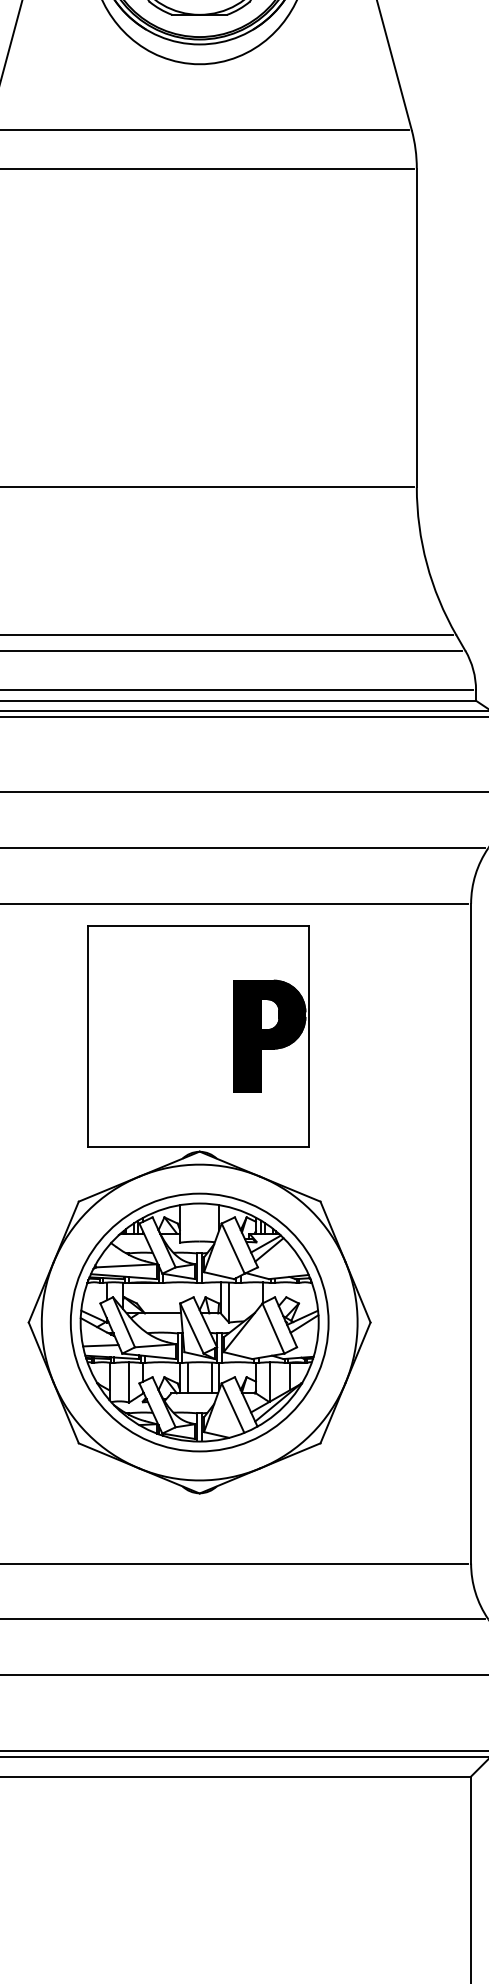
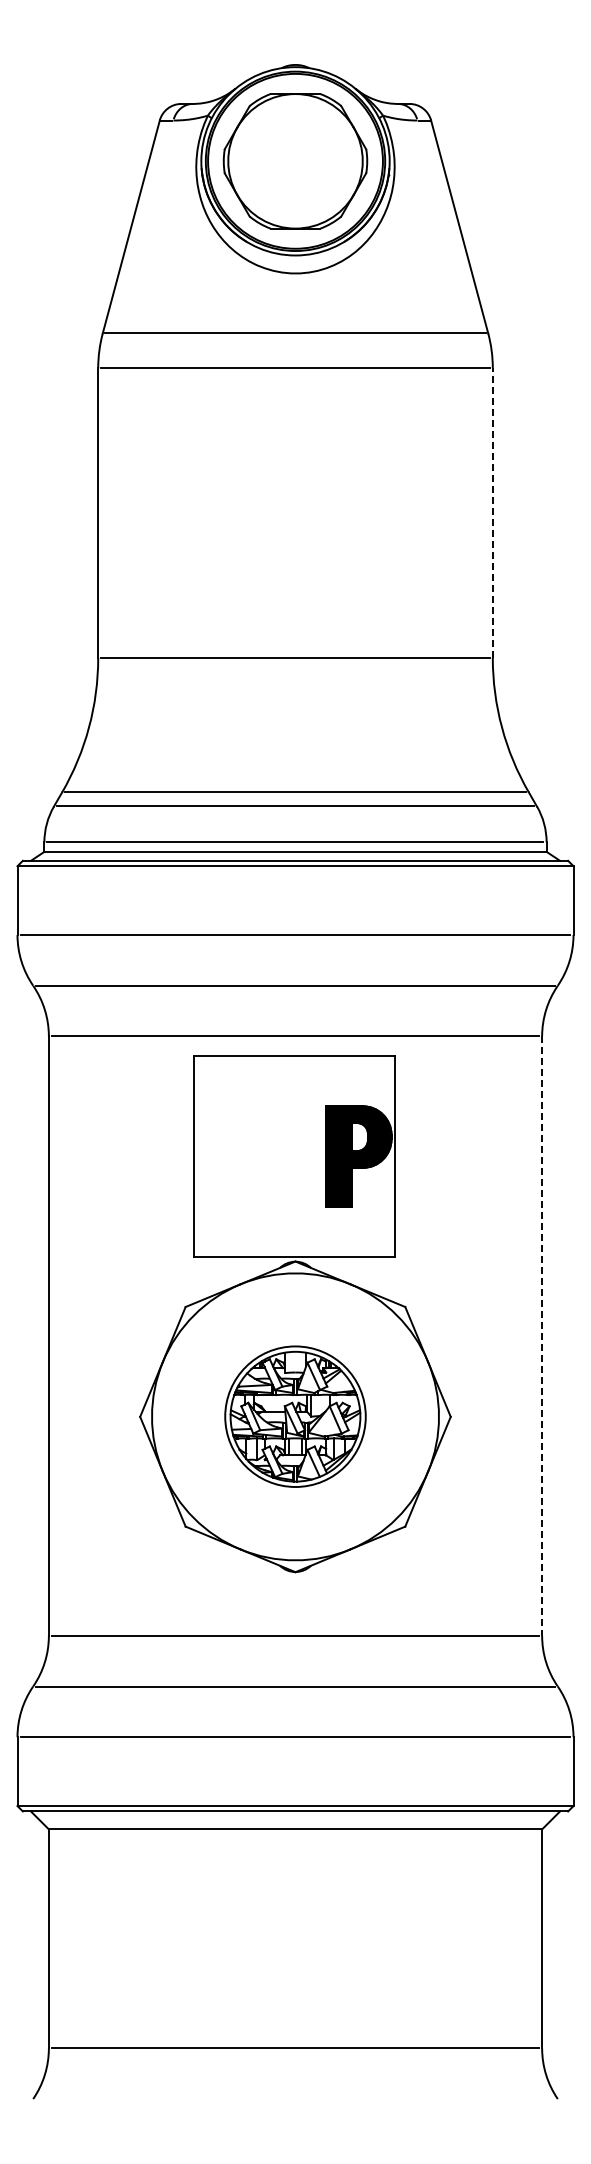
line: (416, 328) -> (492, 513), solid -> dashed
line: (471, 1234) -> (542, 1336), solid -> dashed
part: (199, 1322) -> (295, 1416), size x0.6

